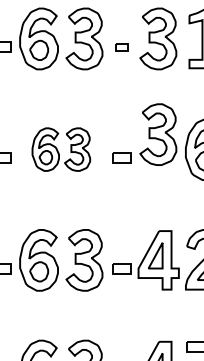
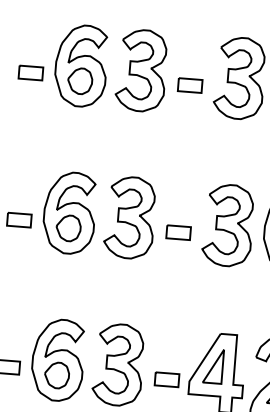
part: (121, 46) -> (190, 84), size x1.43
part: (158, 134) -> (228, 225), moved
part: (61, 149) -> (99, 215), size x1.43

